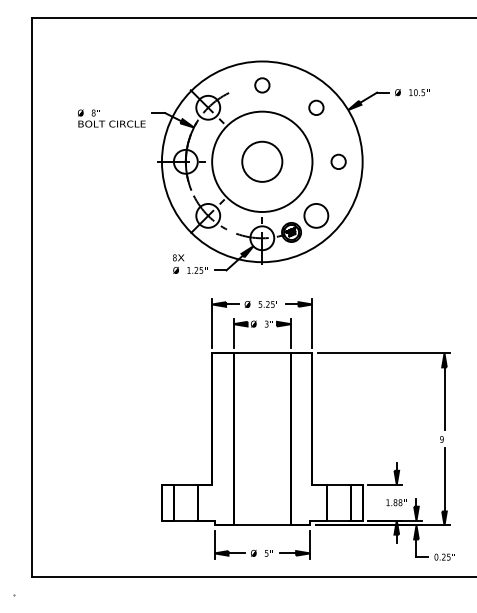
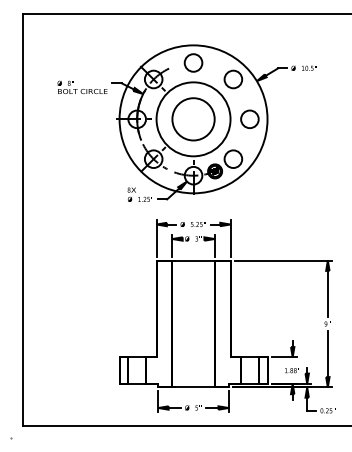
circle: (262, 85) -> (193, 63), size x1.67
circle: (316, 107) -> (233, 79), size x1.67
circle: (261, 161) -> (192, 119), size x1.43
circle: (338, 161) -> (249, 119), size x1.67

